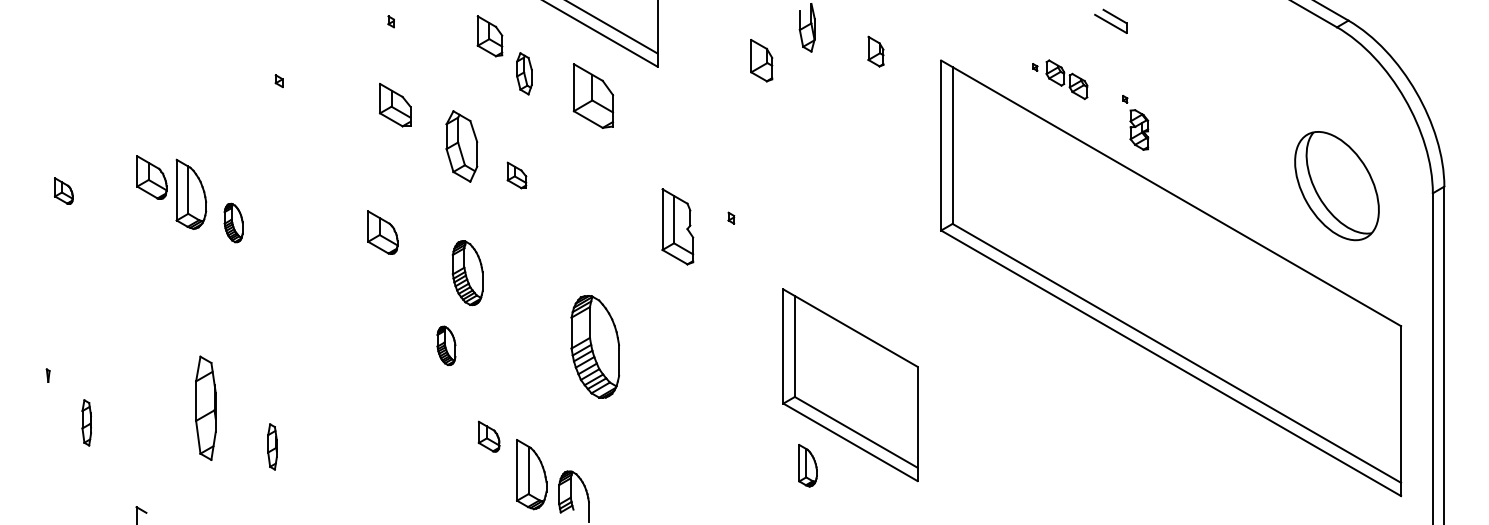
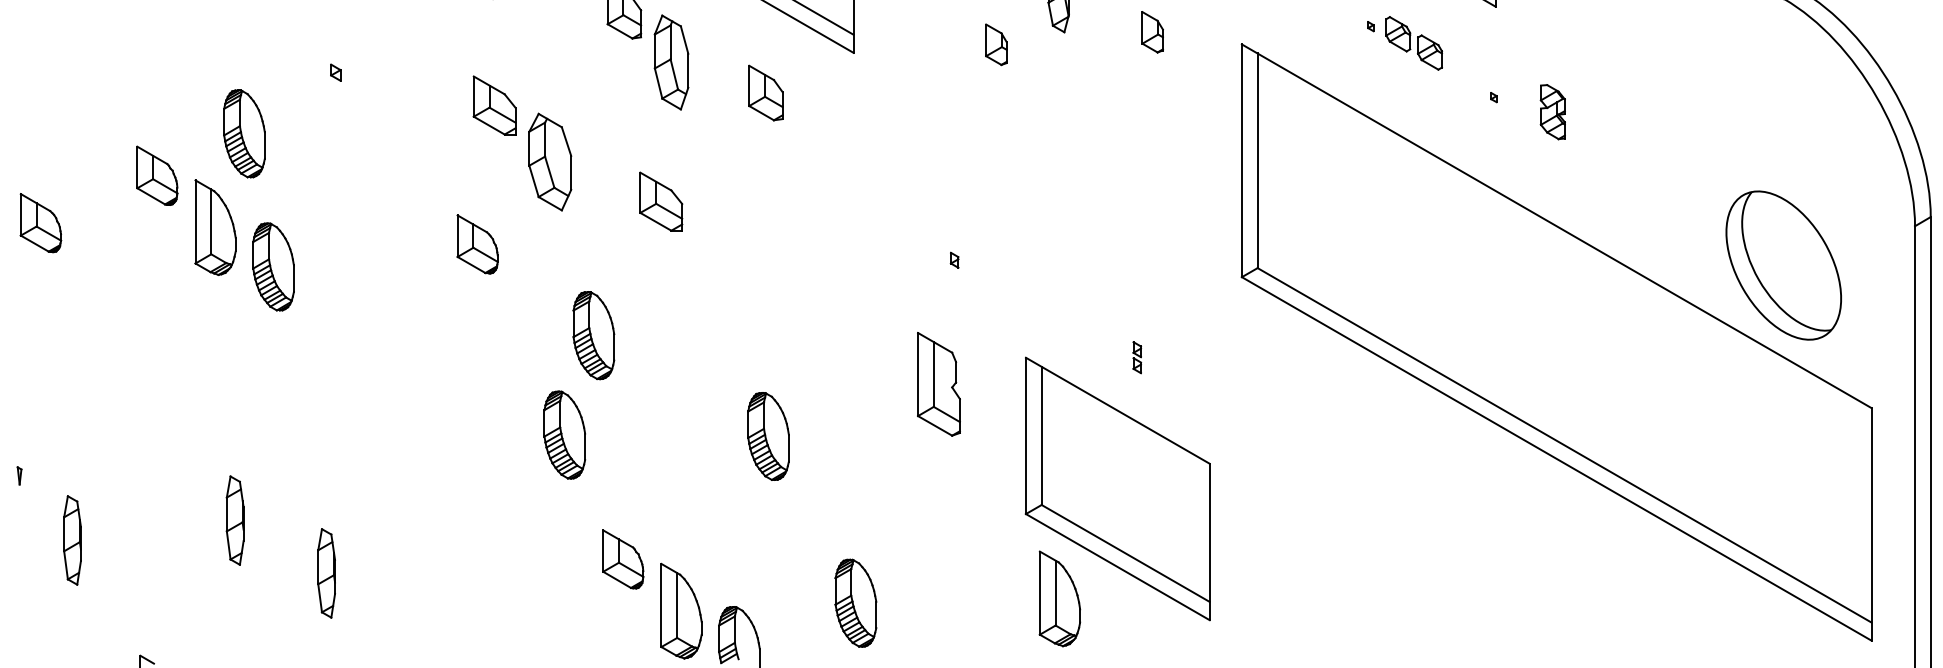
part: (761, 60) -> (995, 44), size x0.71
part: (524, 73) -> (671, 62), size x1.67
part: (1060, 79) -> (1405, 43), moved
part: (593, 95) -> (766, 92), size x0.62
part: (212, 125) -> (244, 133), added
part: (1139, 129) -> (1553, 111), moved
part: (461, 146) -> (549, 162), moved
part: (516, 175) -> (660, 201), size x1.67
part: (151, 177) -> (156, 175), moved
part: (1336, 186) -> (1783, 266), moved
part: (63, 190) -> (40, 222), size x1.67
part: (233, 222) -> (273, 266), size x1.67
part: (677, 226) -> (938, 383), moved
part: (382, 232) -> (477, 244), moved
part: (864, 289) -> (1136, 357), added
part: (446, 345) -> (564, 434), size x1.67
part: (595, 346) -> (768, 435), size x0.62
part: (205, 408) -> (234, 520), size x0.62
part: (86, 422) -> (71, 539), size x1.43
part: (488, 436) -> (622, 559), size x1.43
part: (272, 446) -> (326, 572), size x1.43
part: (807, 465) -> (1058, 598), size x1.67
part: (659, 468) -> (856, 602), added

